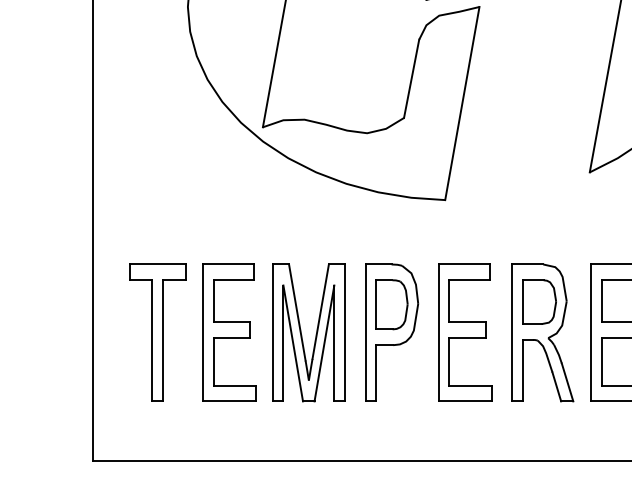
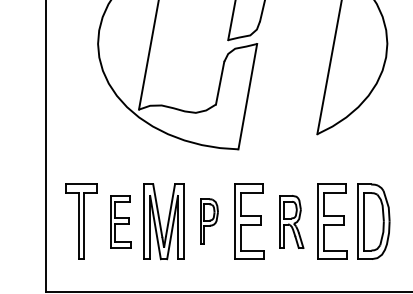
part: (229, 332) -> (120, 221), size x0.7
part: (392, 332) -> (209, 221), size x0.6
part: (542, 332) -> (291, 221), size x0.7

